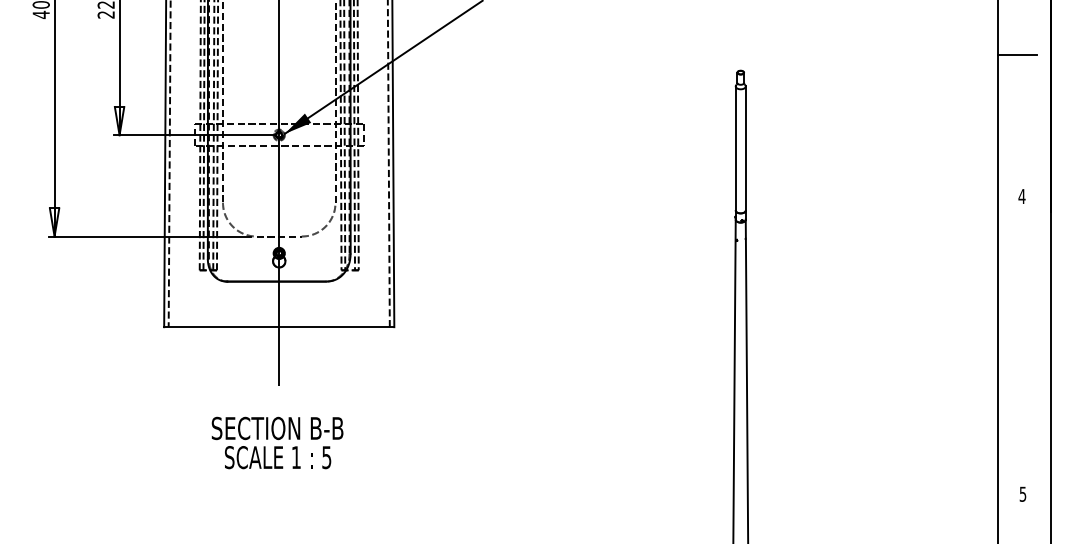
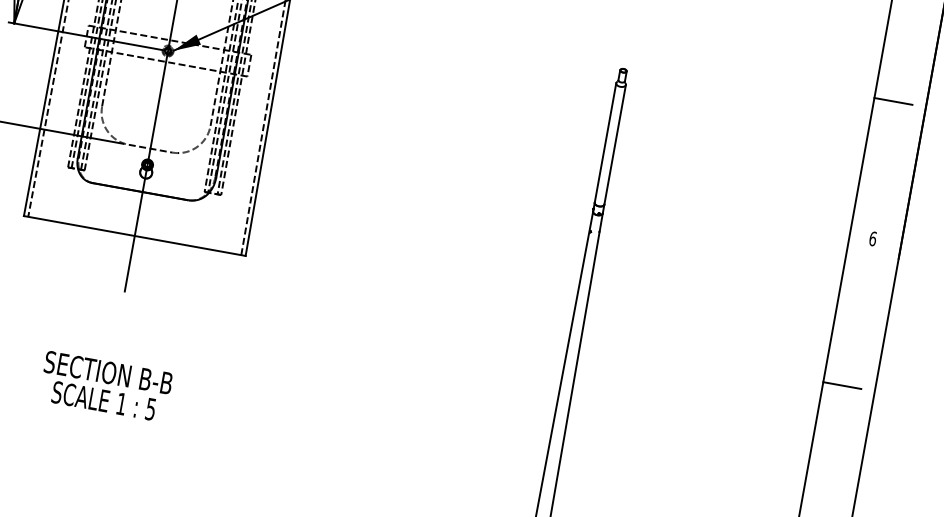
text: (1021, 196) -> (872, 238), 4 -> 6
line: (1017, 349) -> (842, 385), added
text: (277, 442) -> (106, 386), moved

